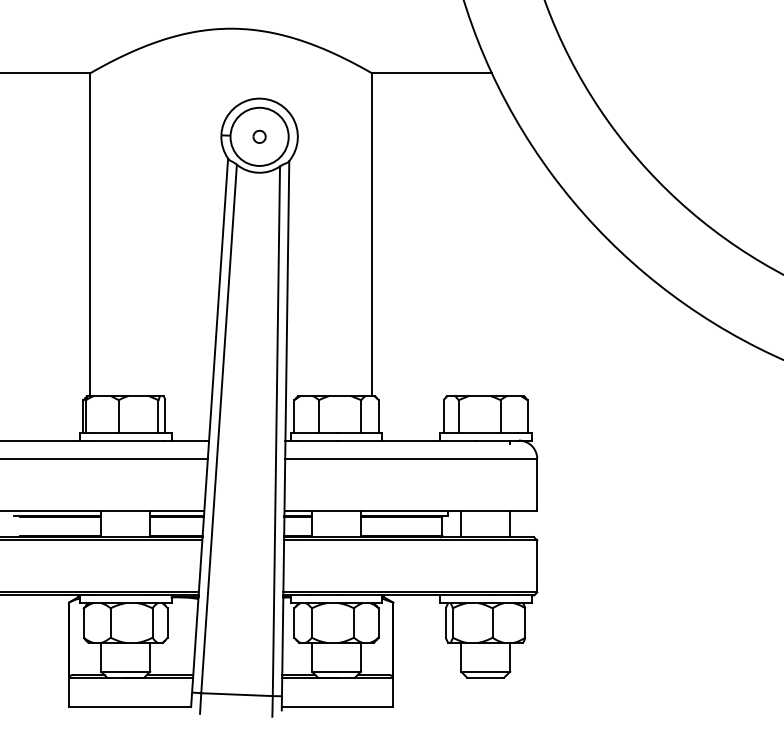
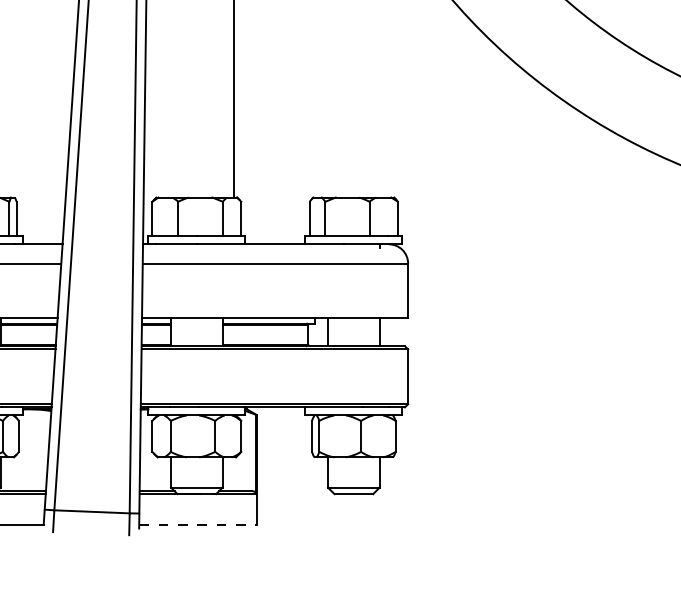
line: (337, 707) -> (197, 525), solid -> dashed

